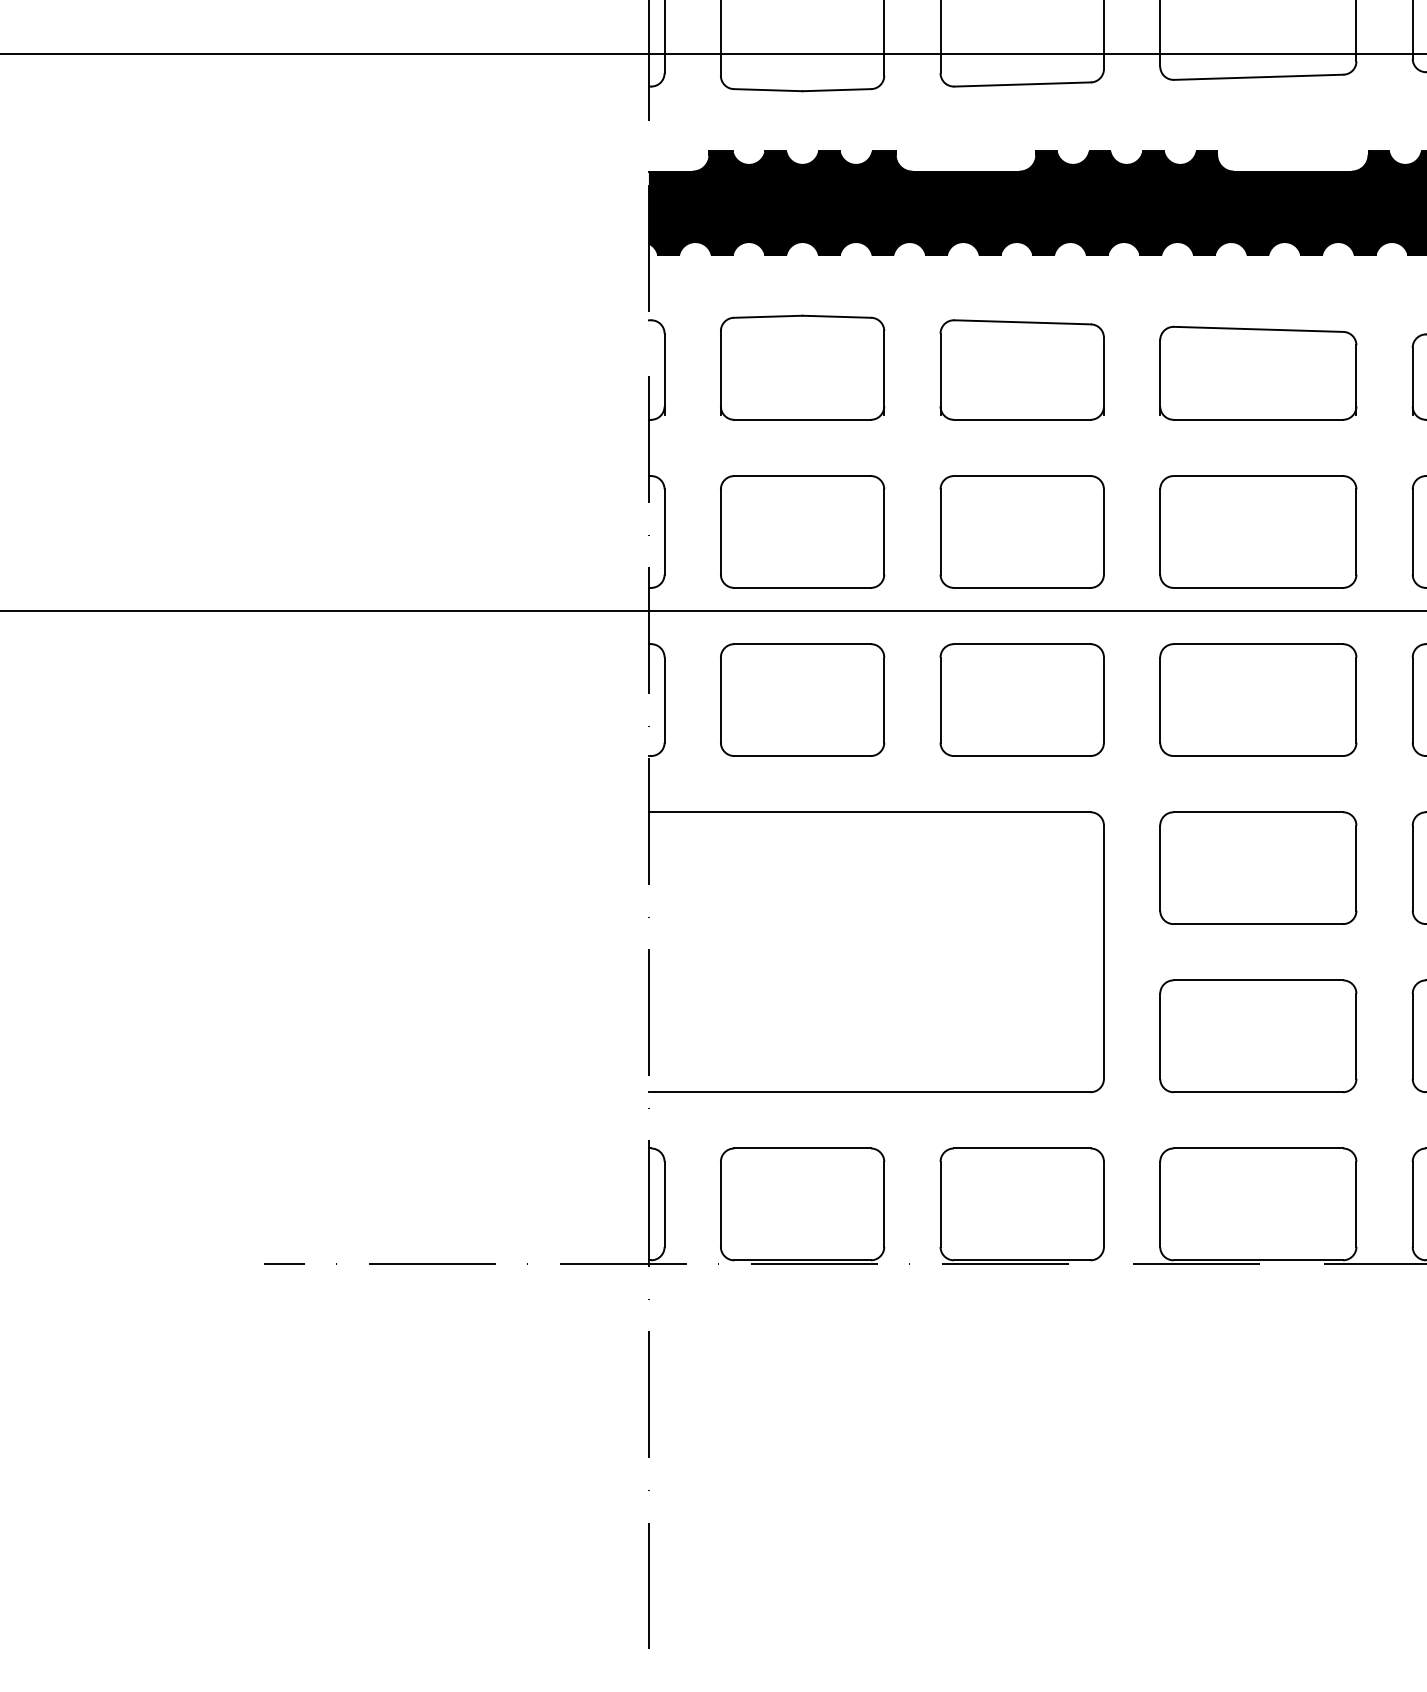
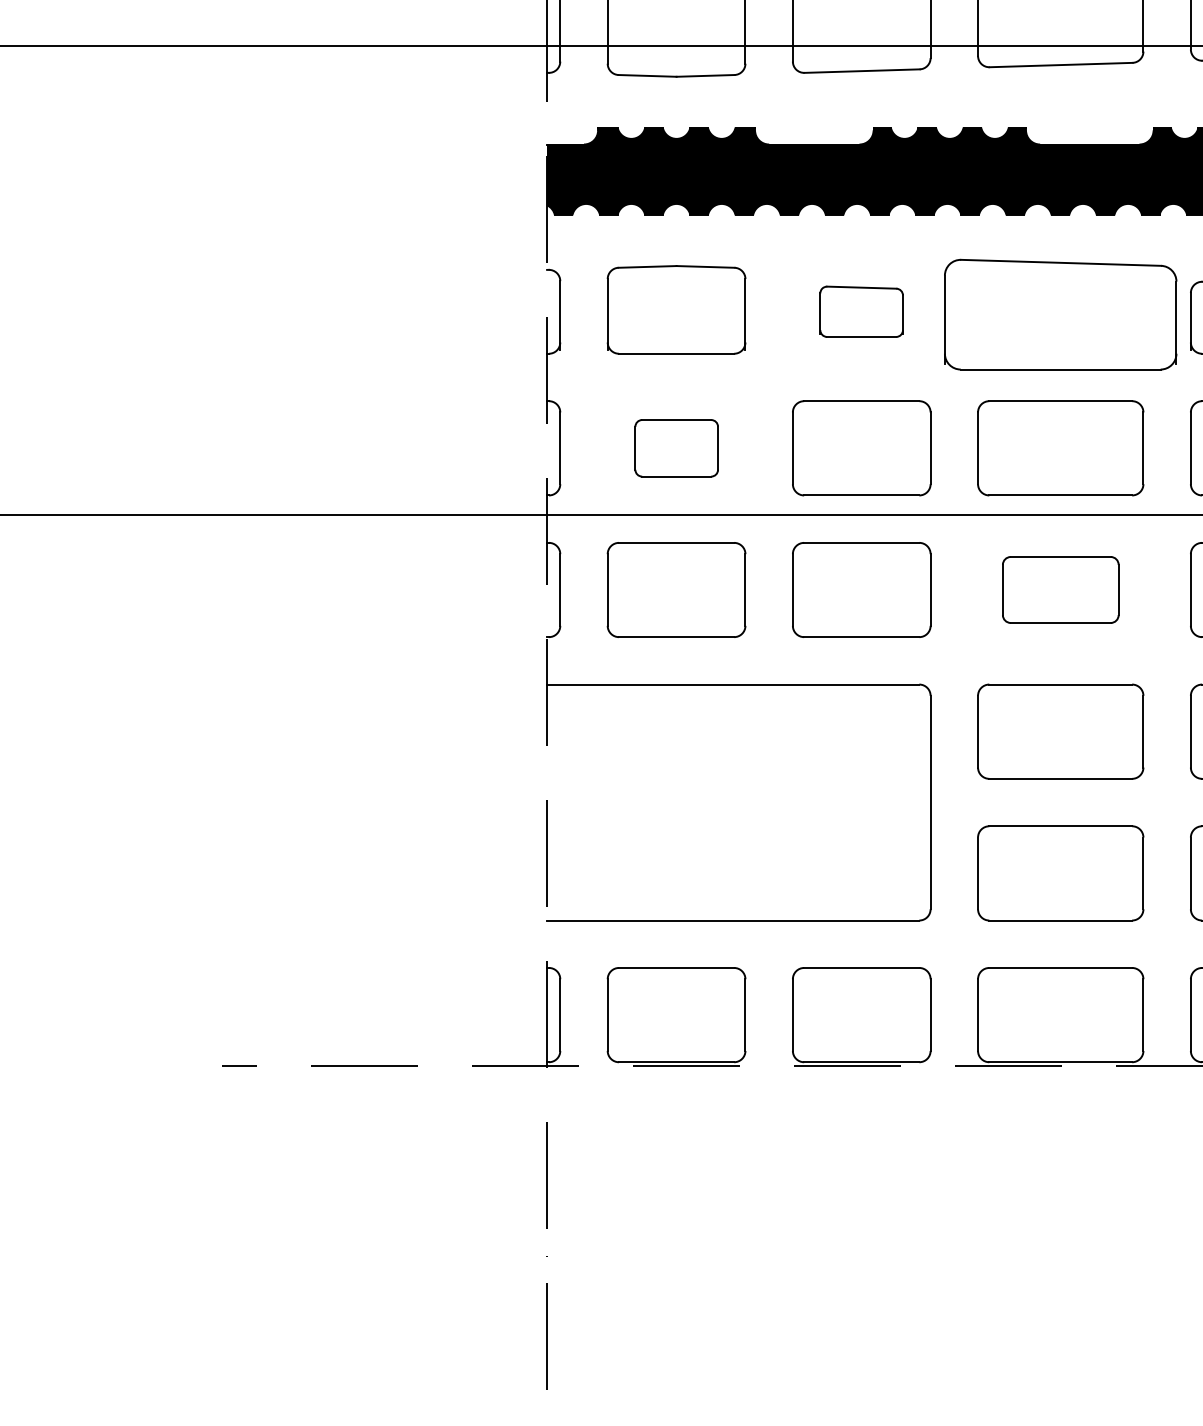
part: (1021, 369) -> (861, 311), size x0.6
part: (1258, 372) -> (1060, 313), size x1.4
part: (802, 531) -> (676, 447), size x0.6
part: (1258, 699) -> (1060, 589), size x0.7

